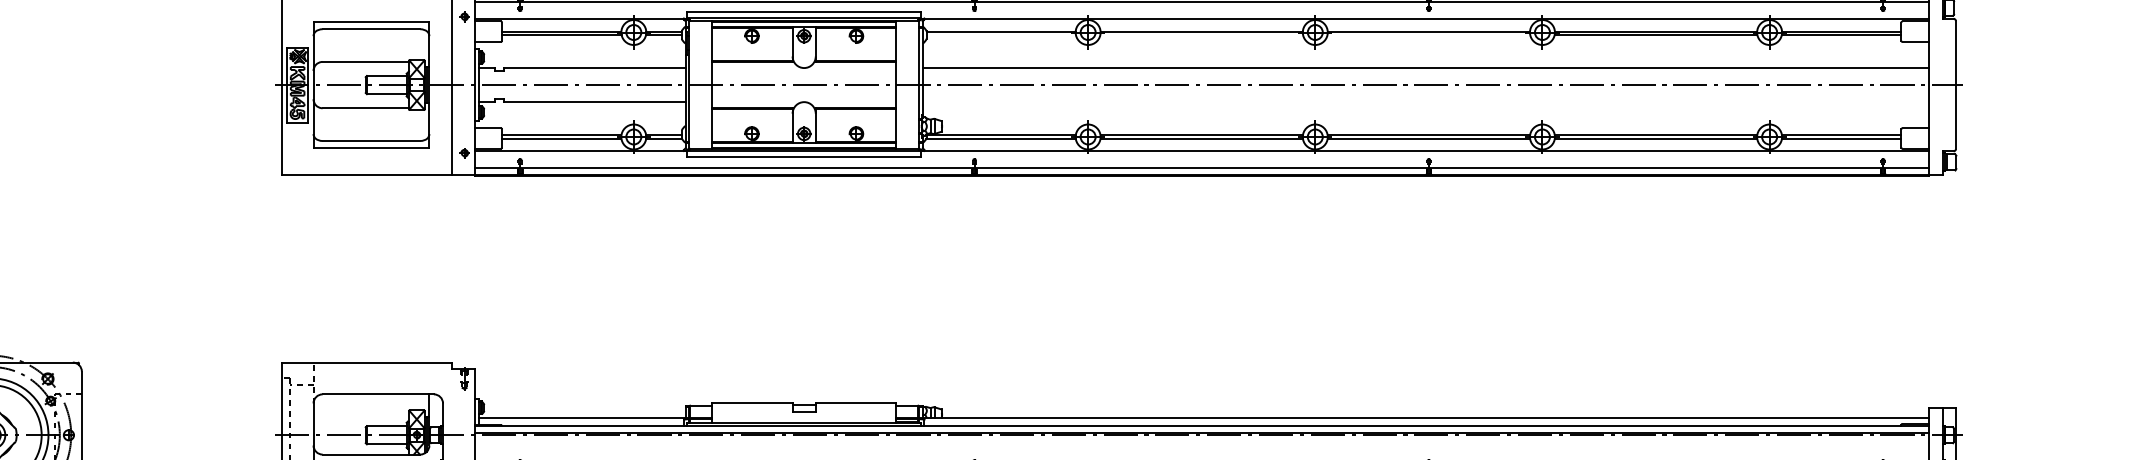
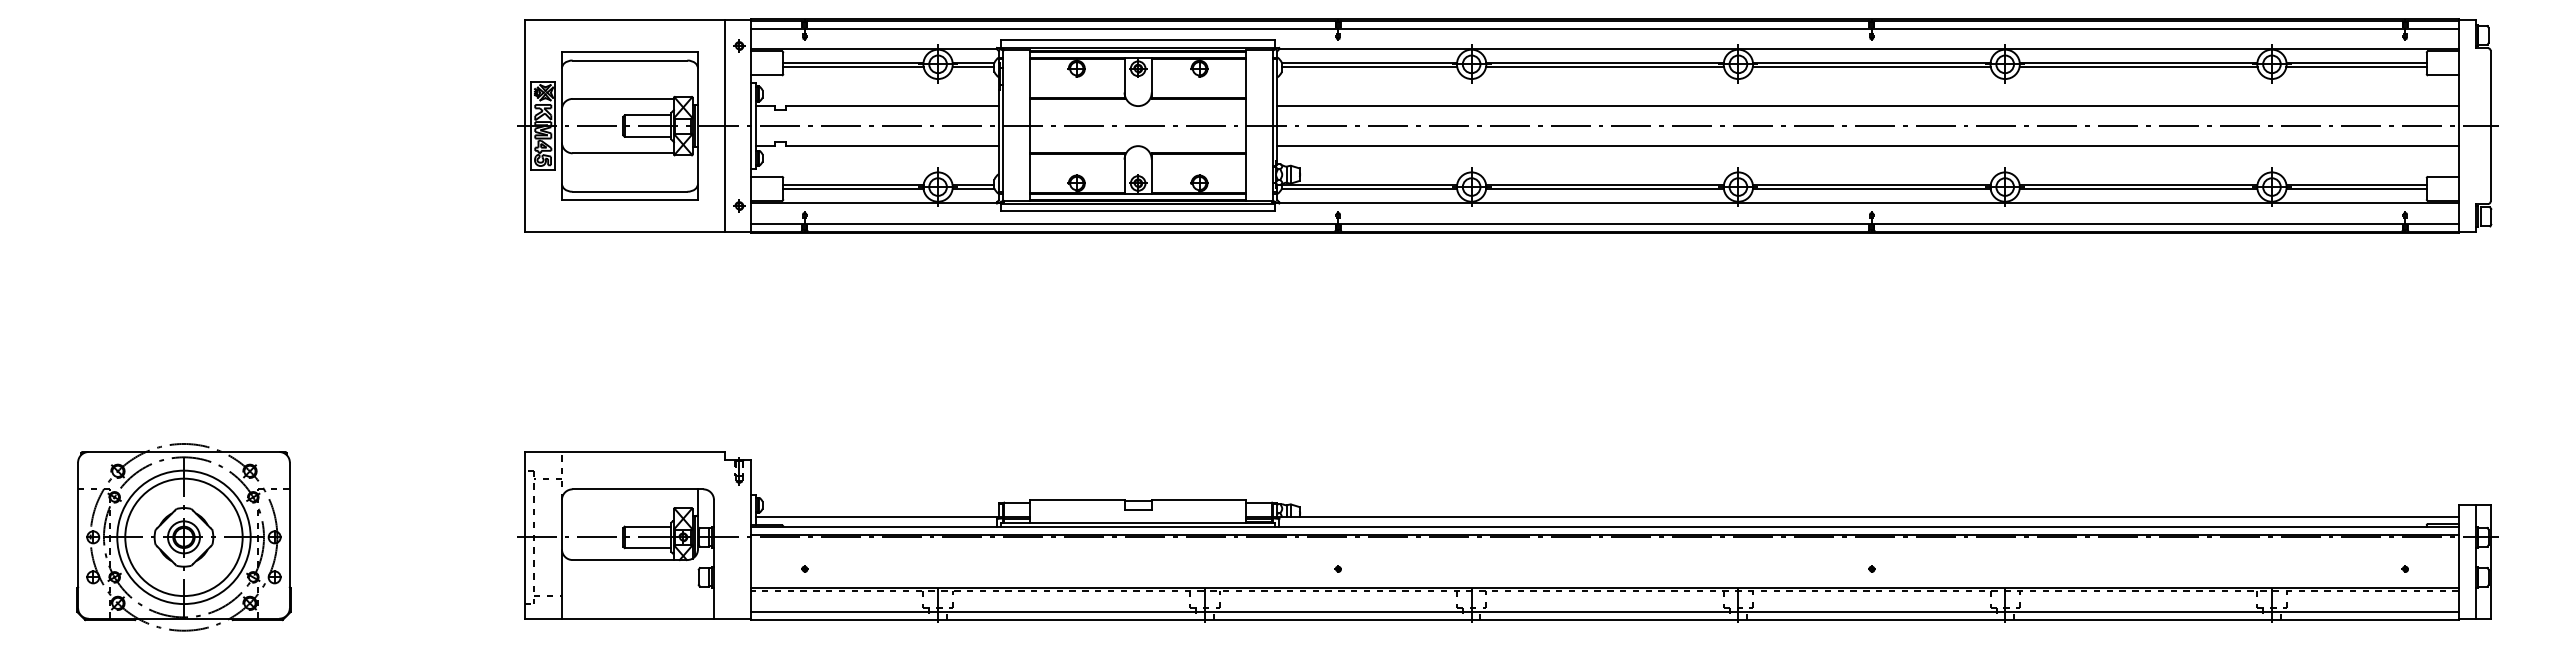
line: (1001, 34) -> (1369, 66), added
line: (1201, 34) -> (1604, 66), added
line: (1428, 34) -> (1871, 66), added
line: (1425, 102) -> (1867, 146), added

